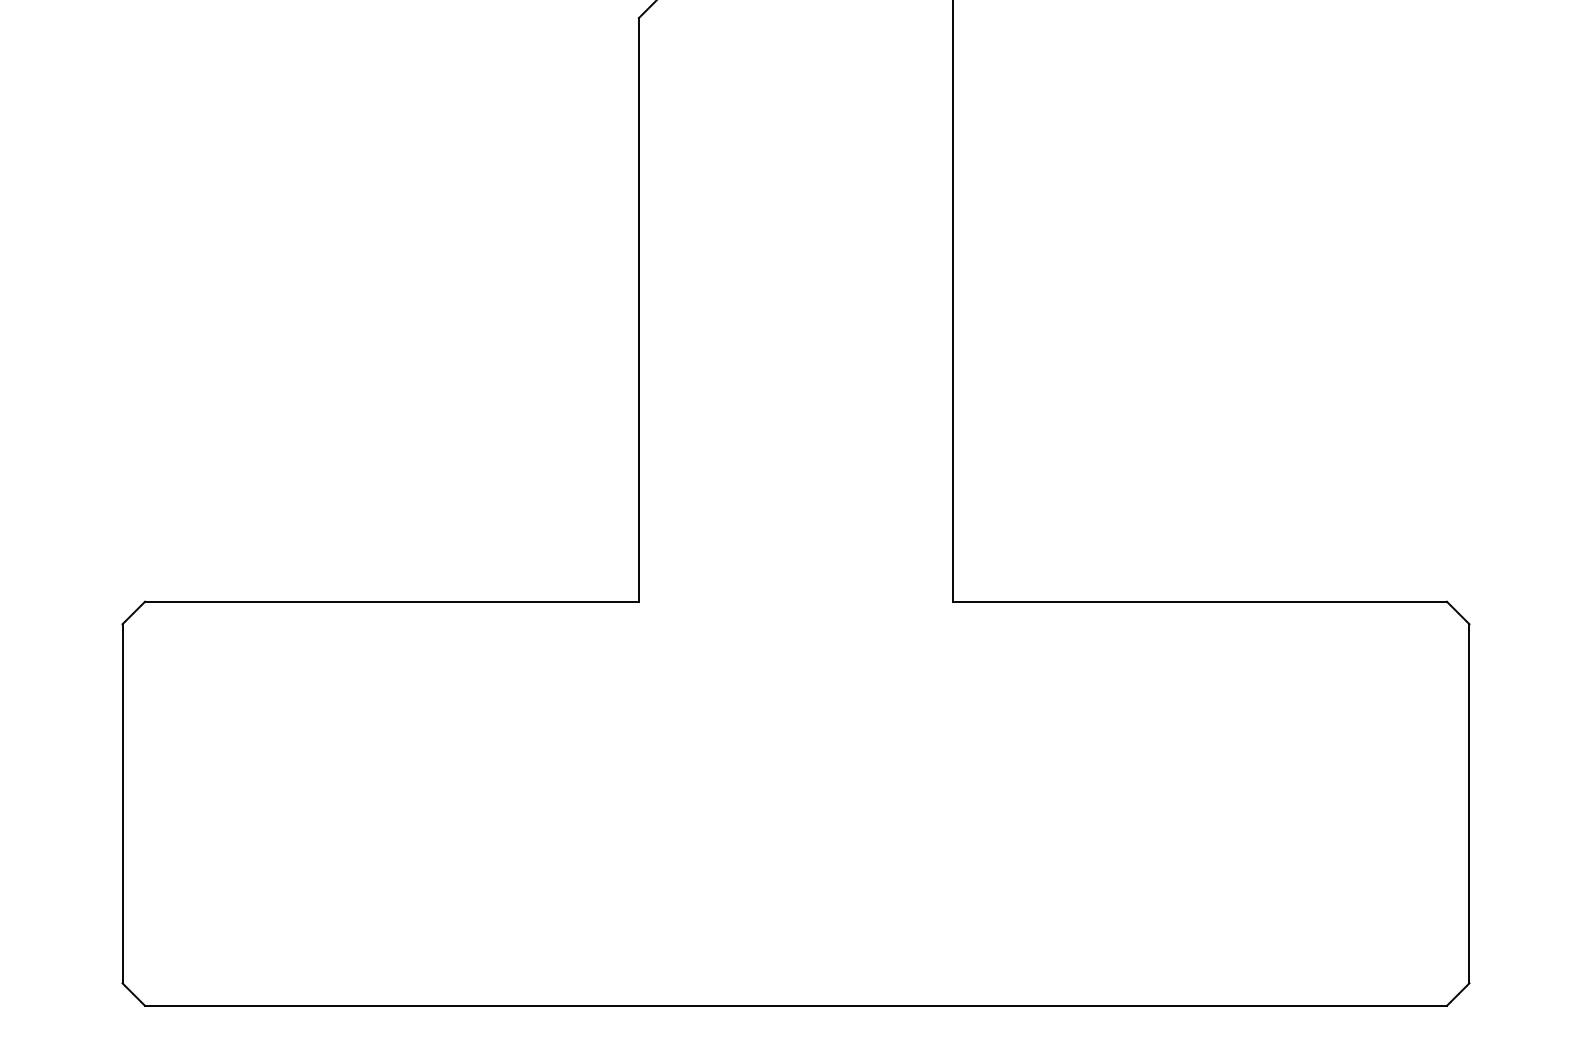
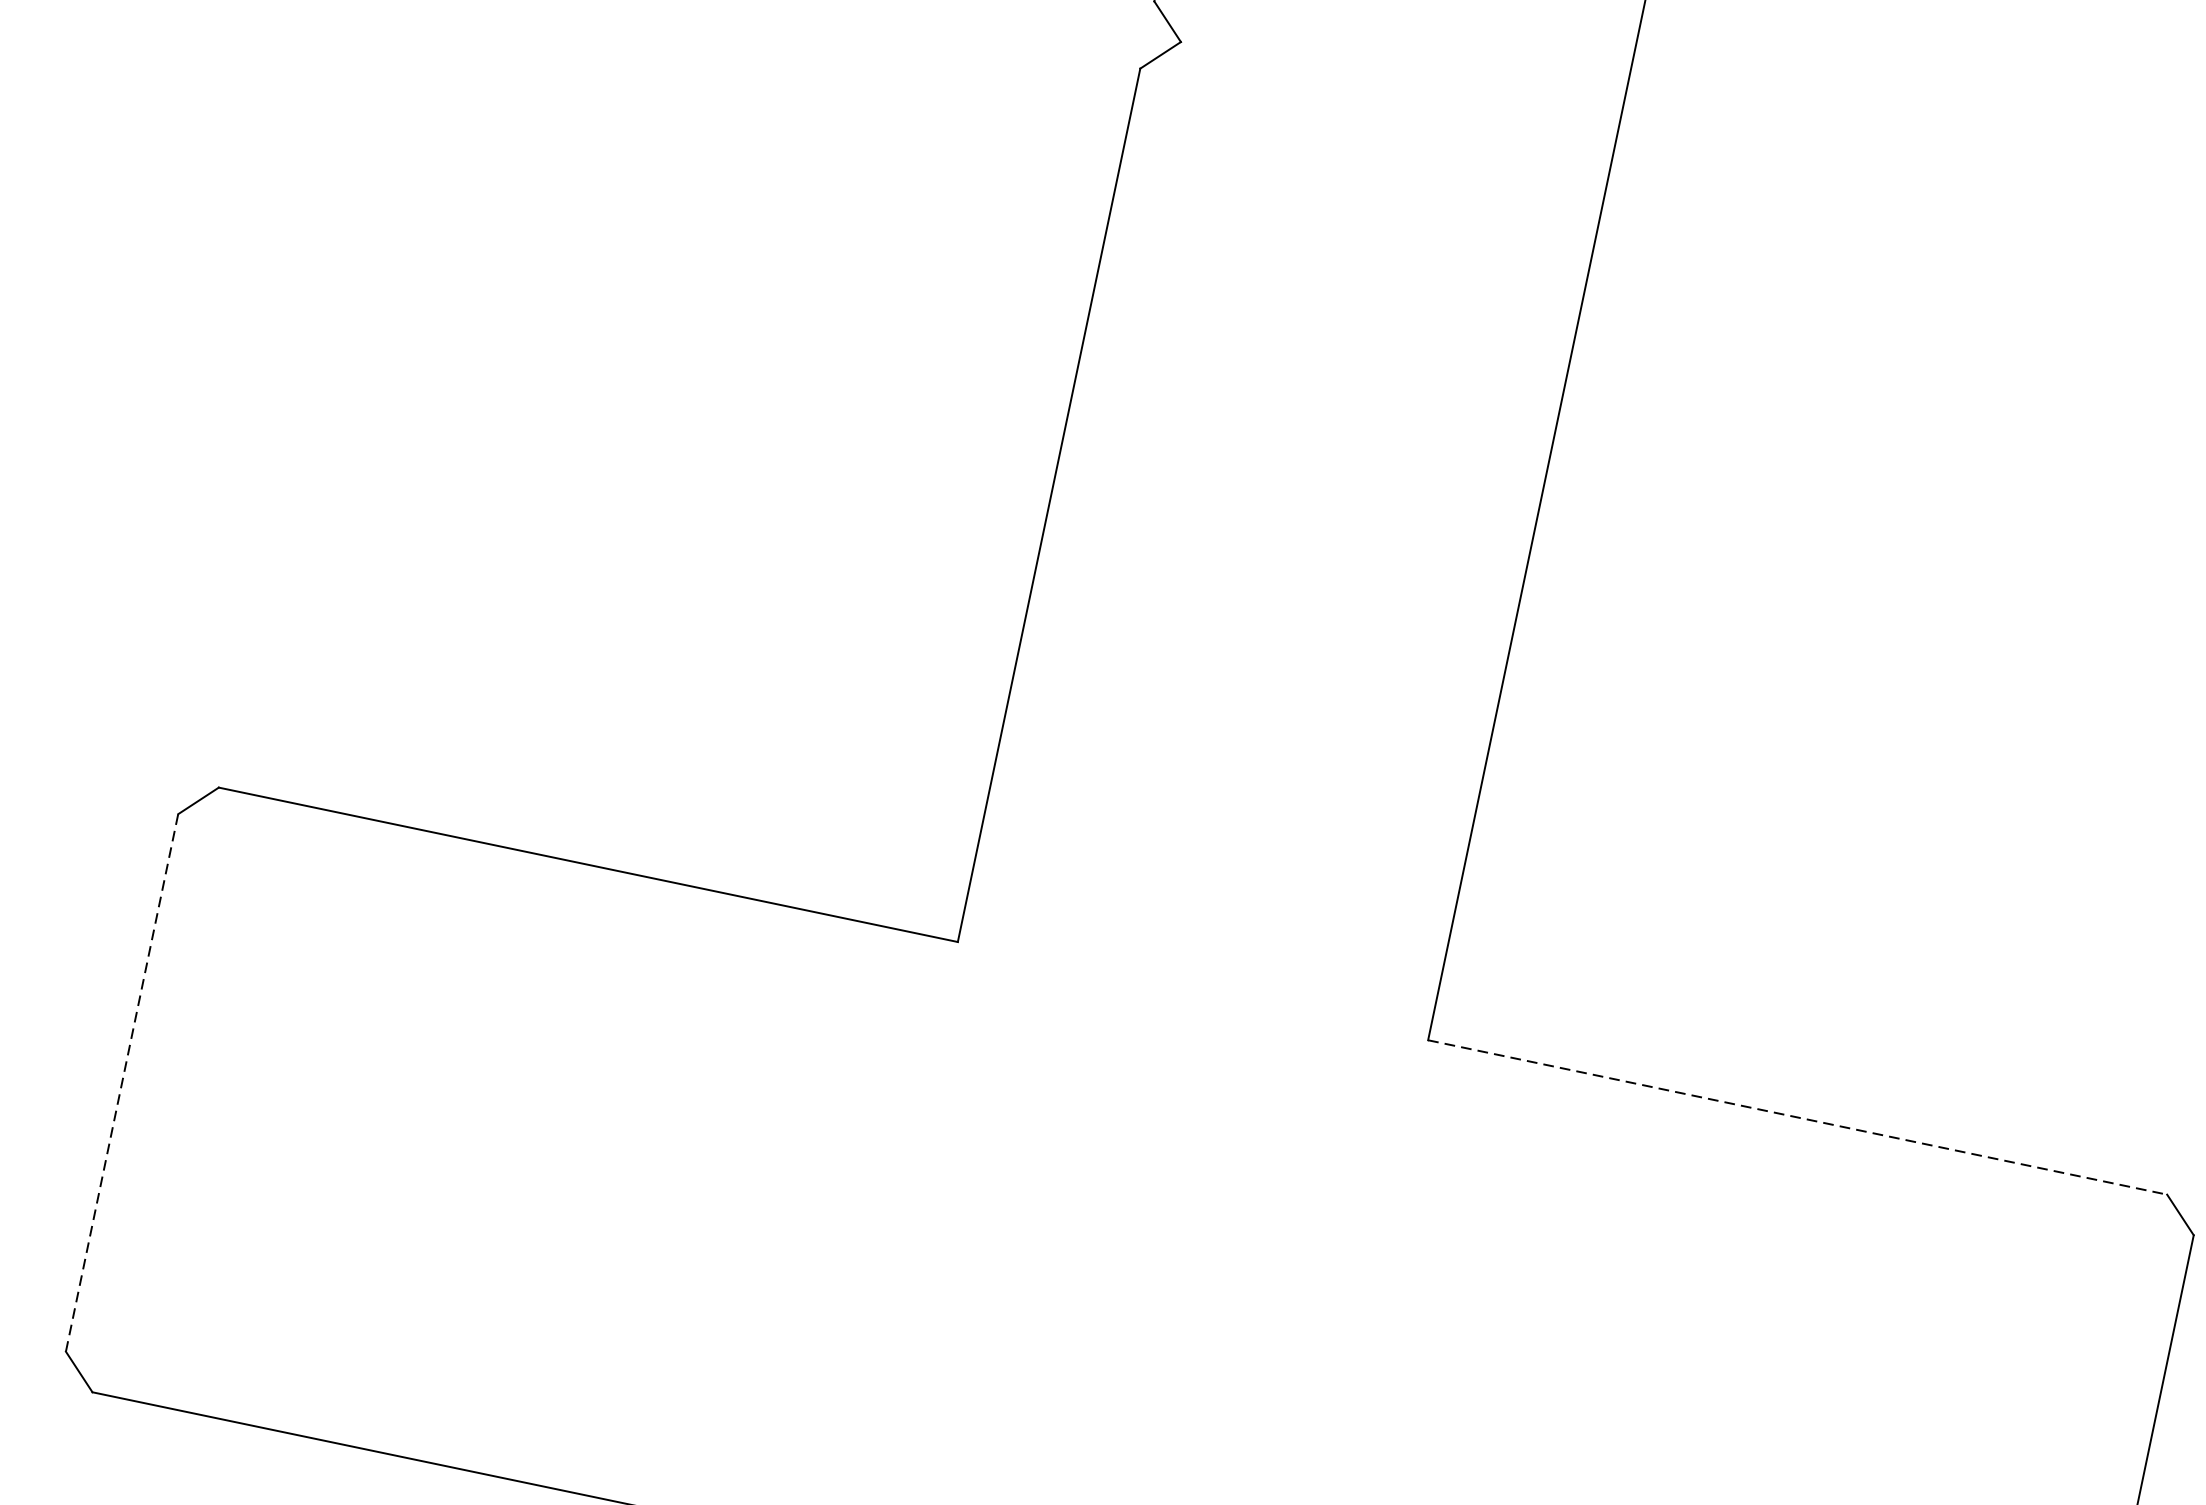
line: (1200, 601) -> (1798, 1117), solid -> dashed
line: (122, 803) -> (122, 1082), solid -> dashed

